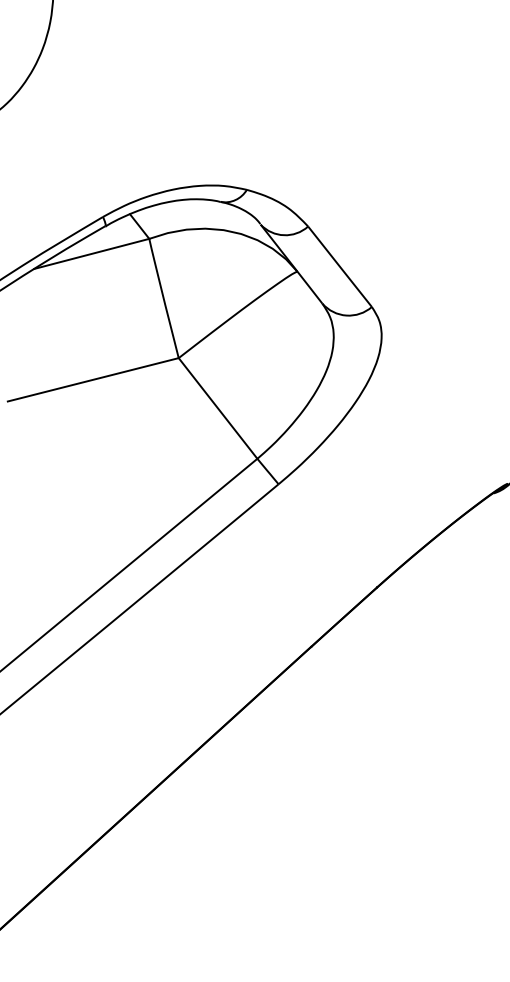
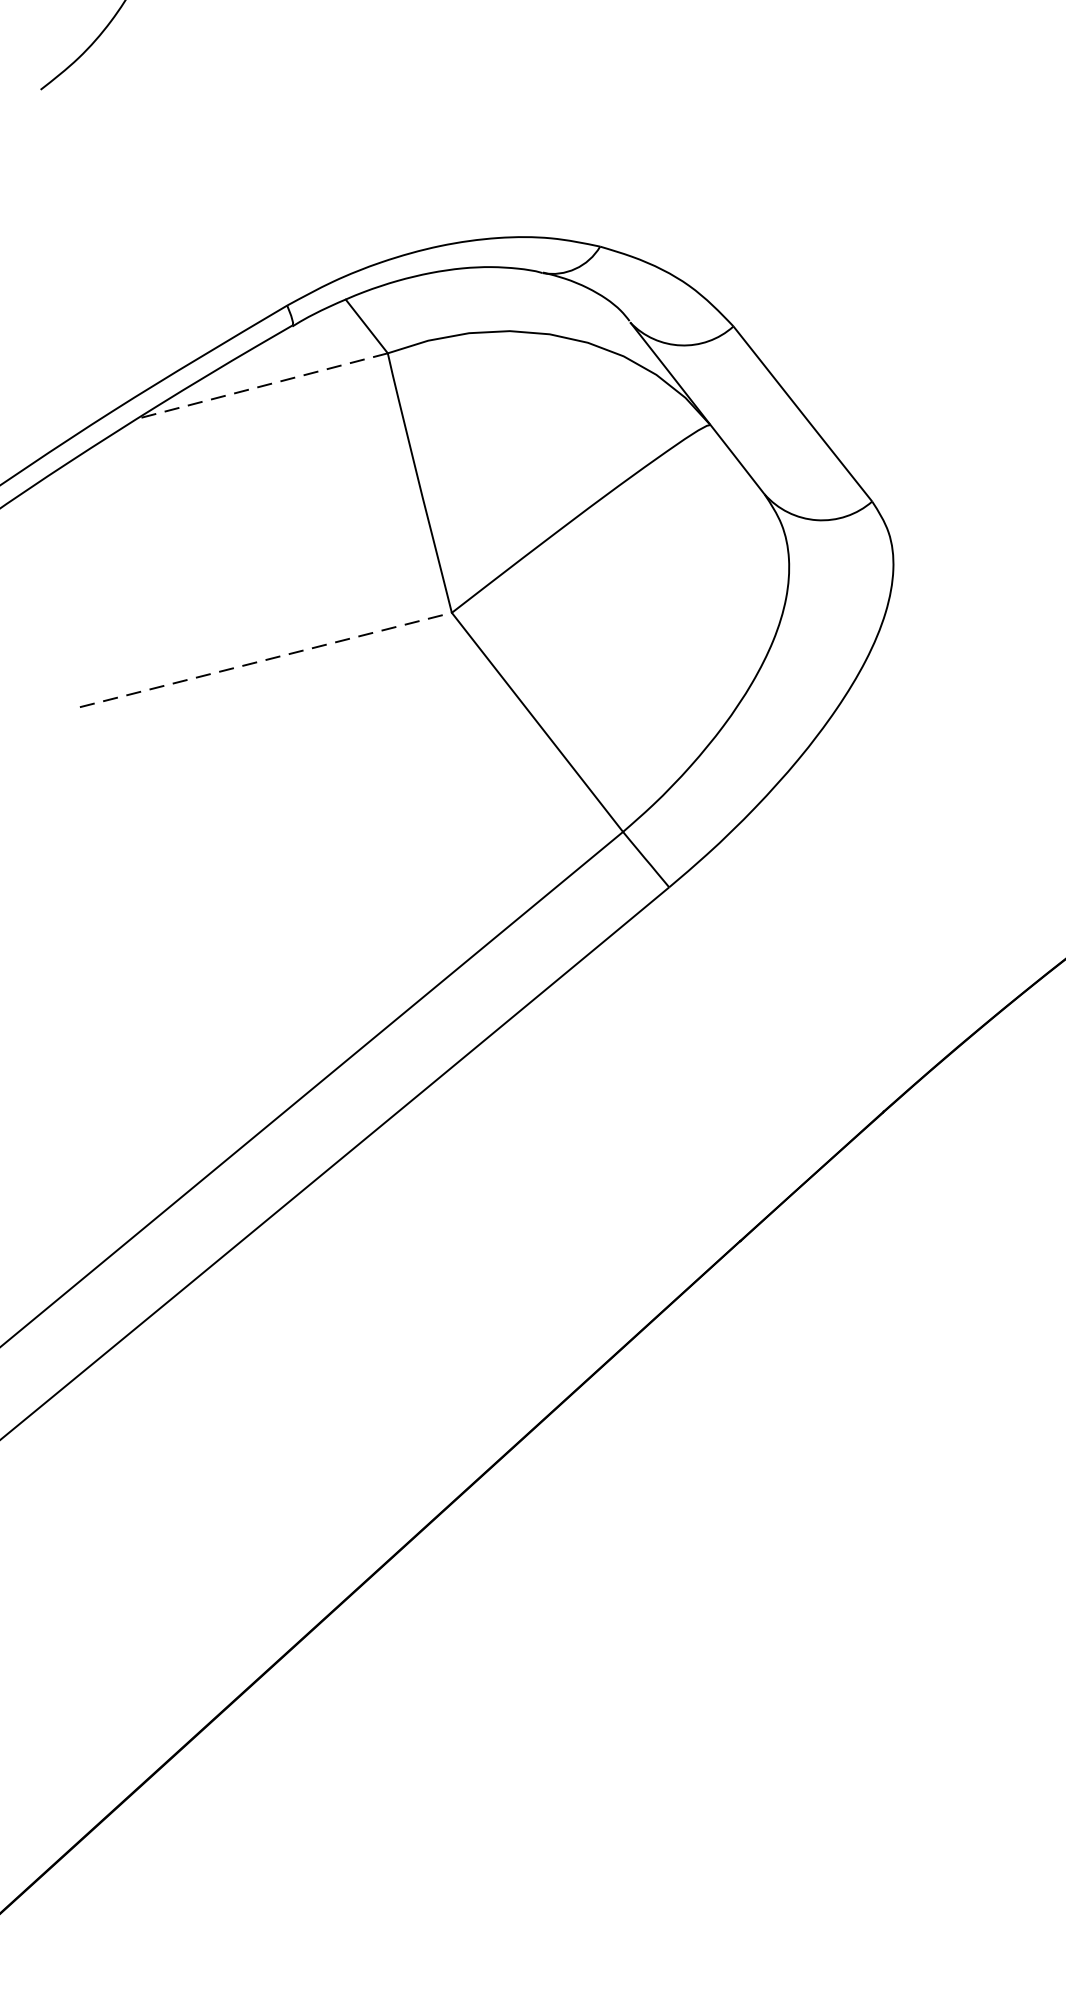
line: (91, 254) -> (262, 387), solid -> dashed
line: (93, 379) -> (266, 659), solid -> dashed

